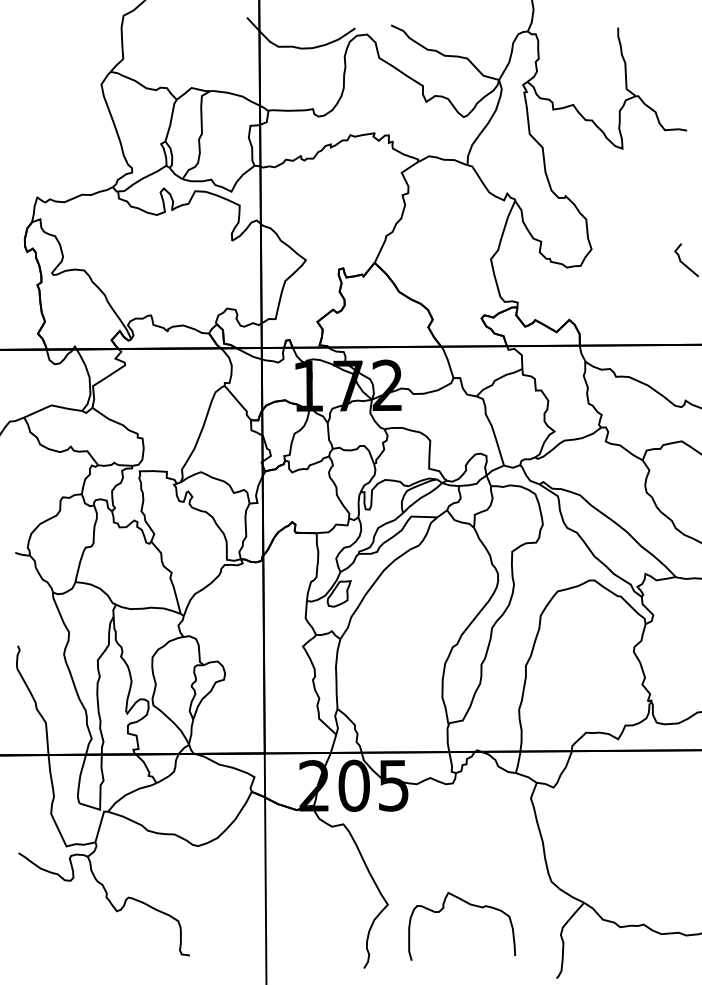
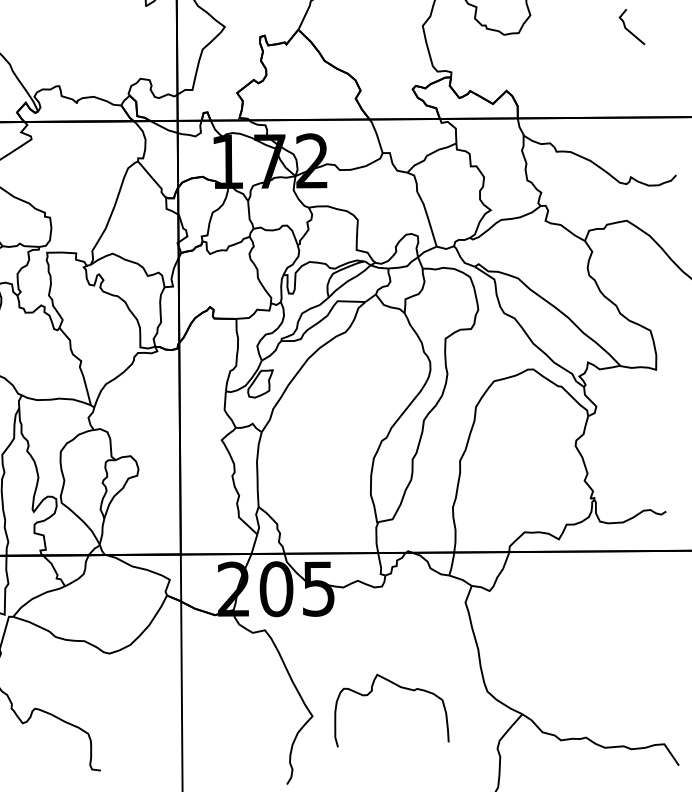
curve: (470, 905) -> (400, 688), moved

